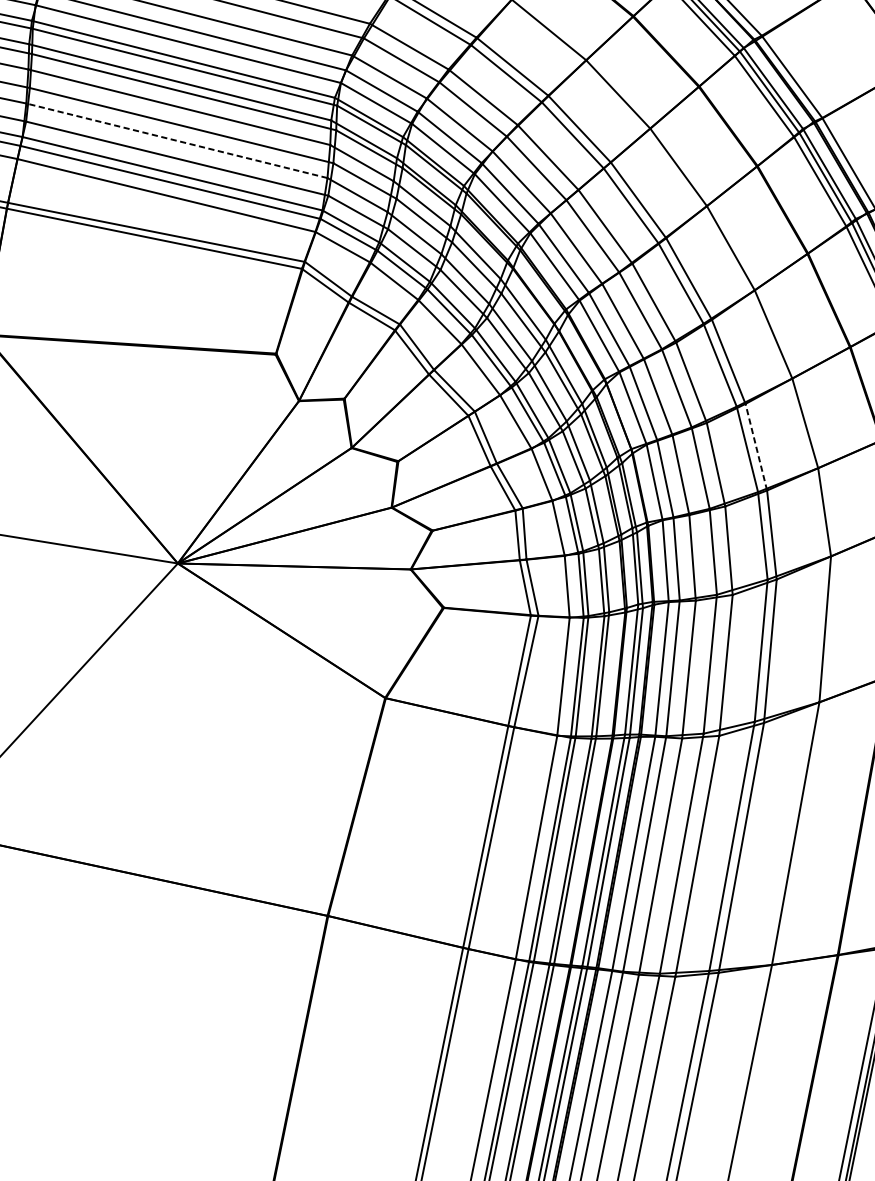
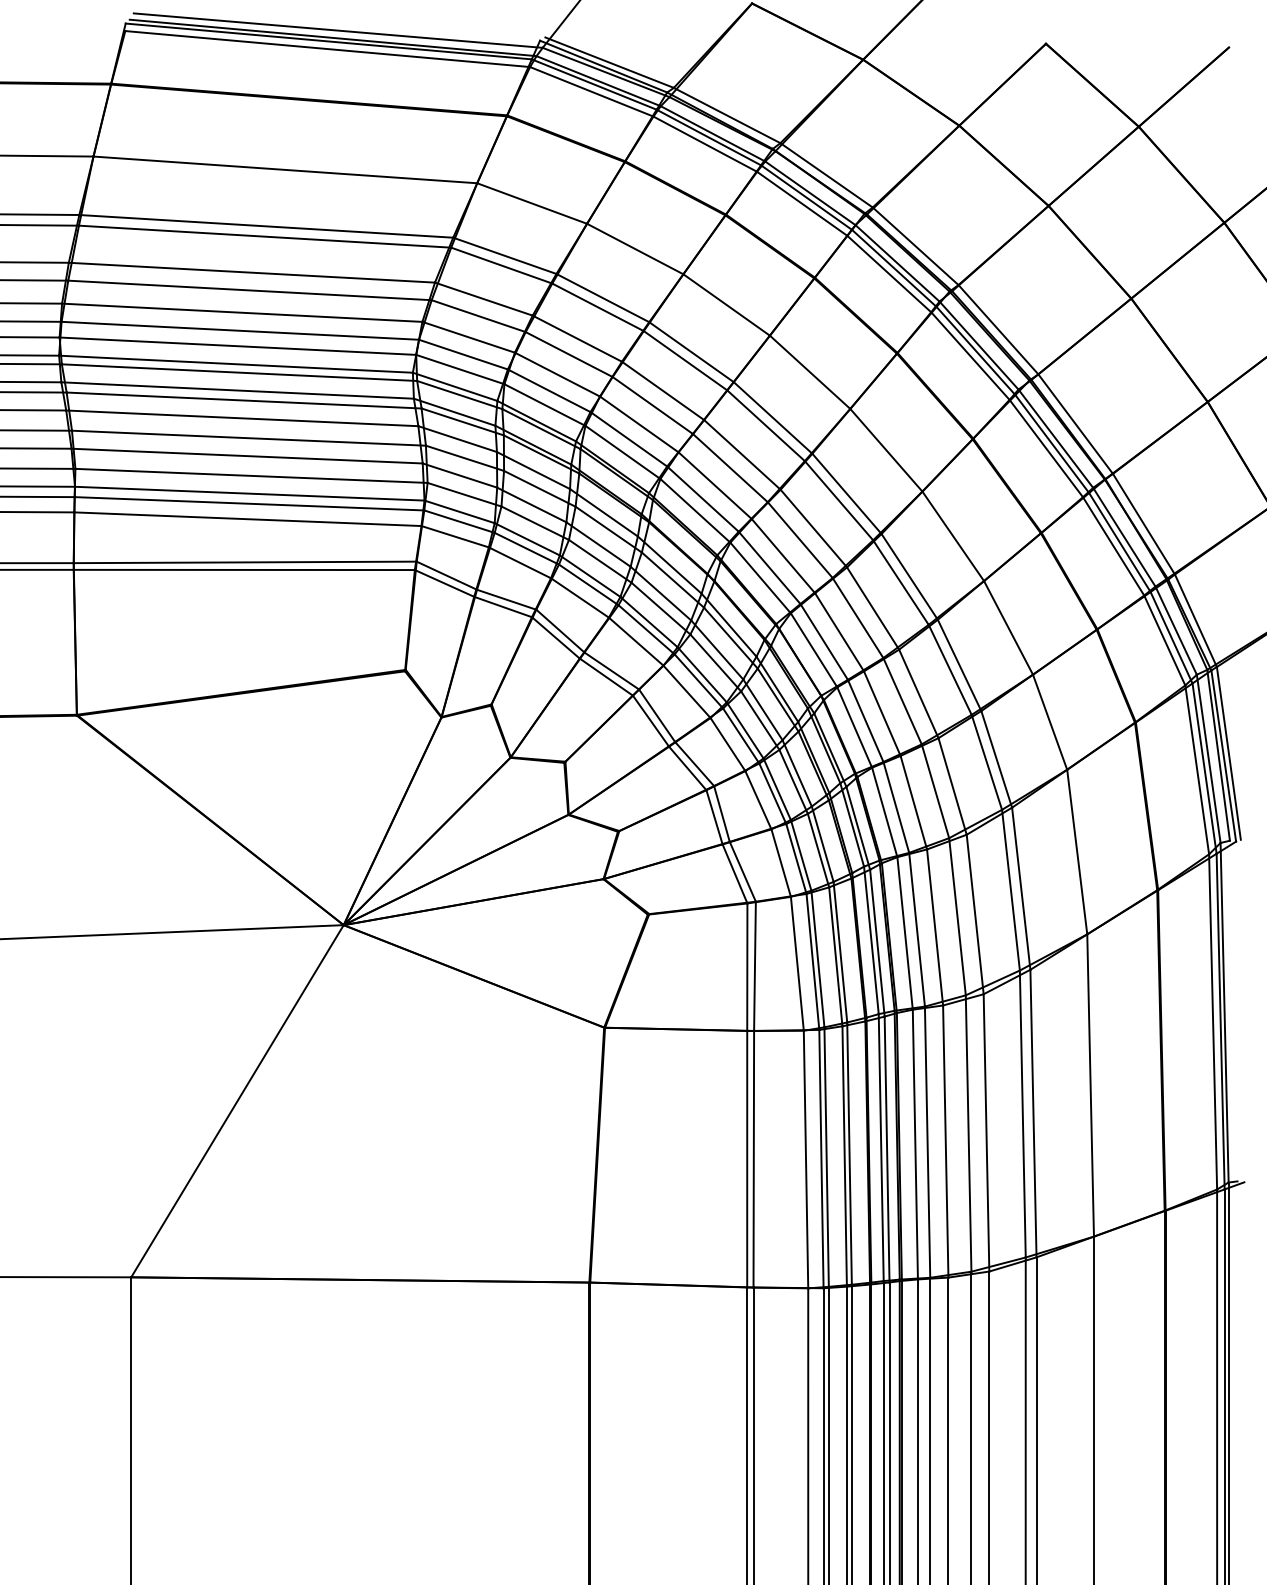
line: (177, 141) -> (247, 456), dashed -> solid
line: (756, 447) -> (959, 665), dashed -> solid

